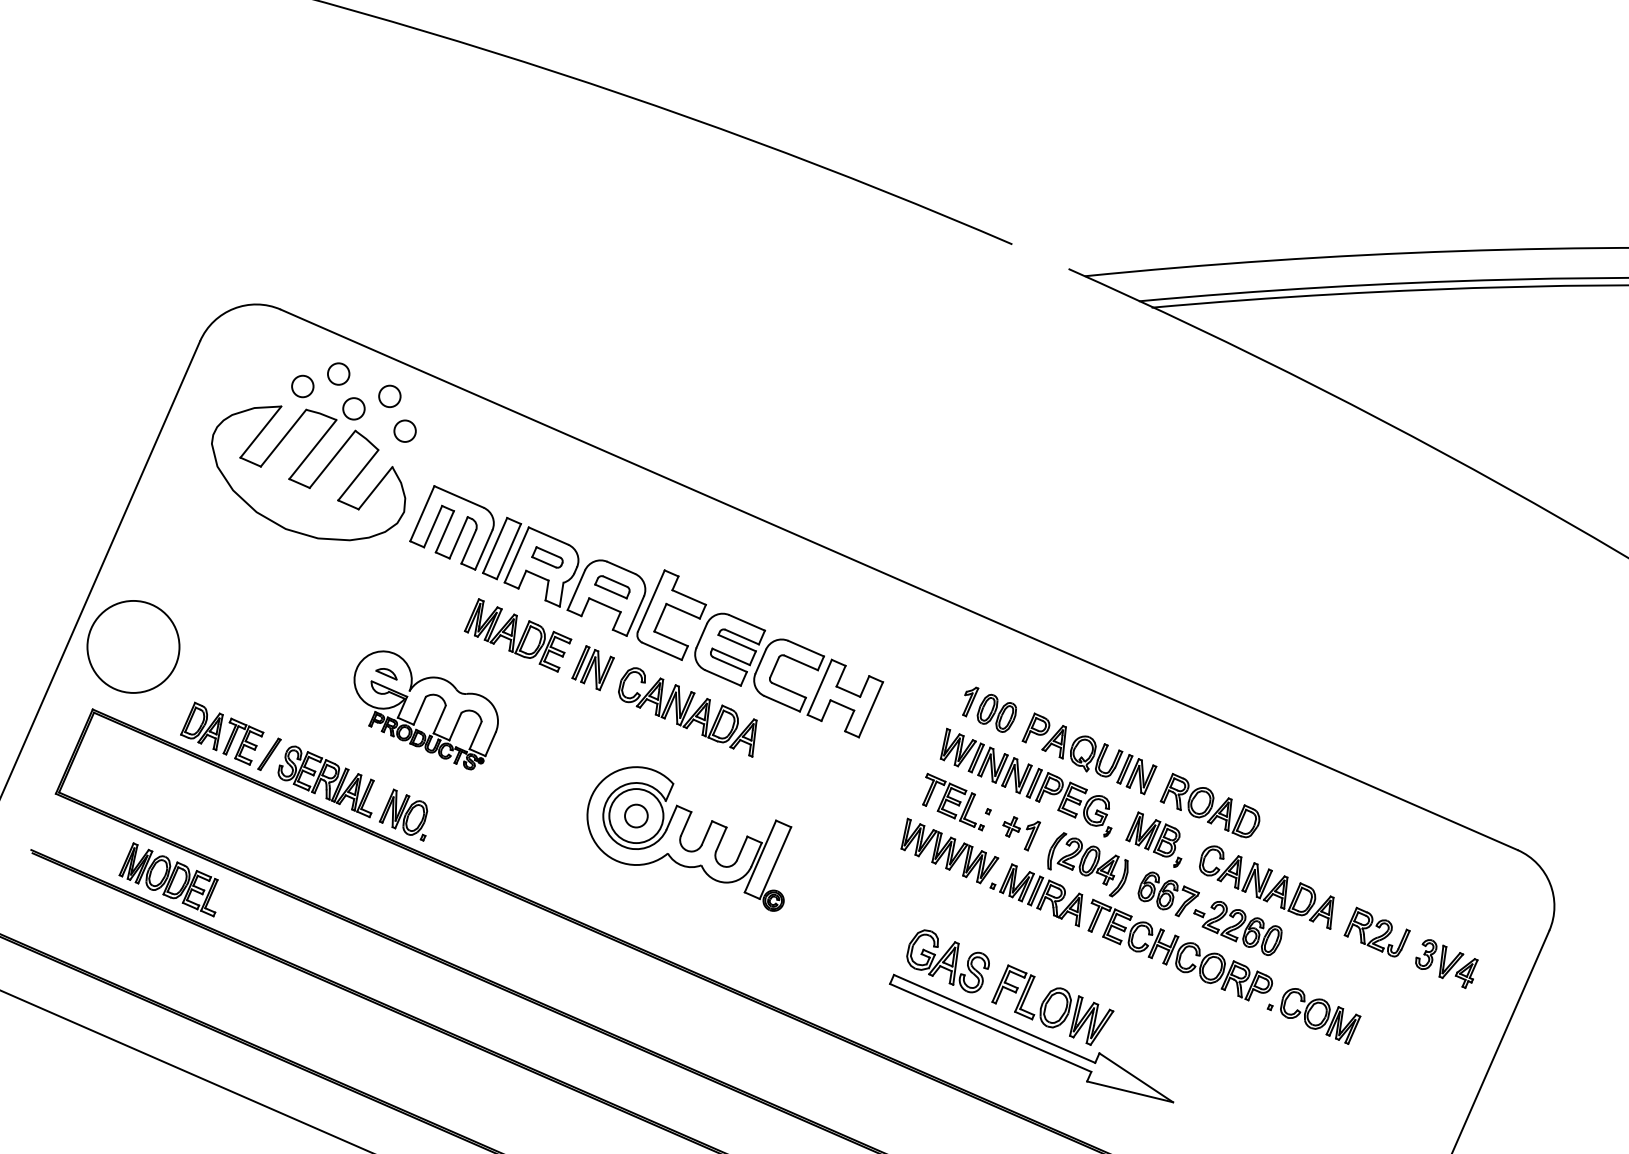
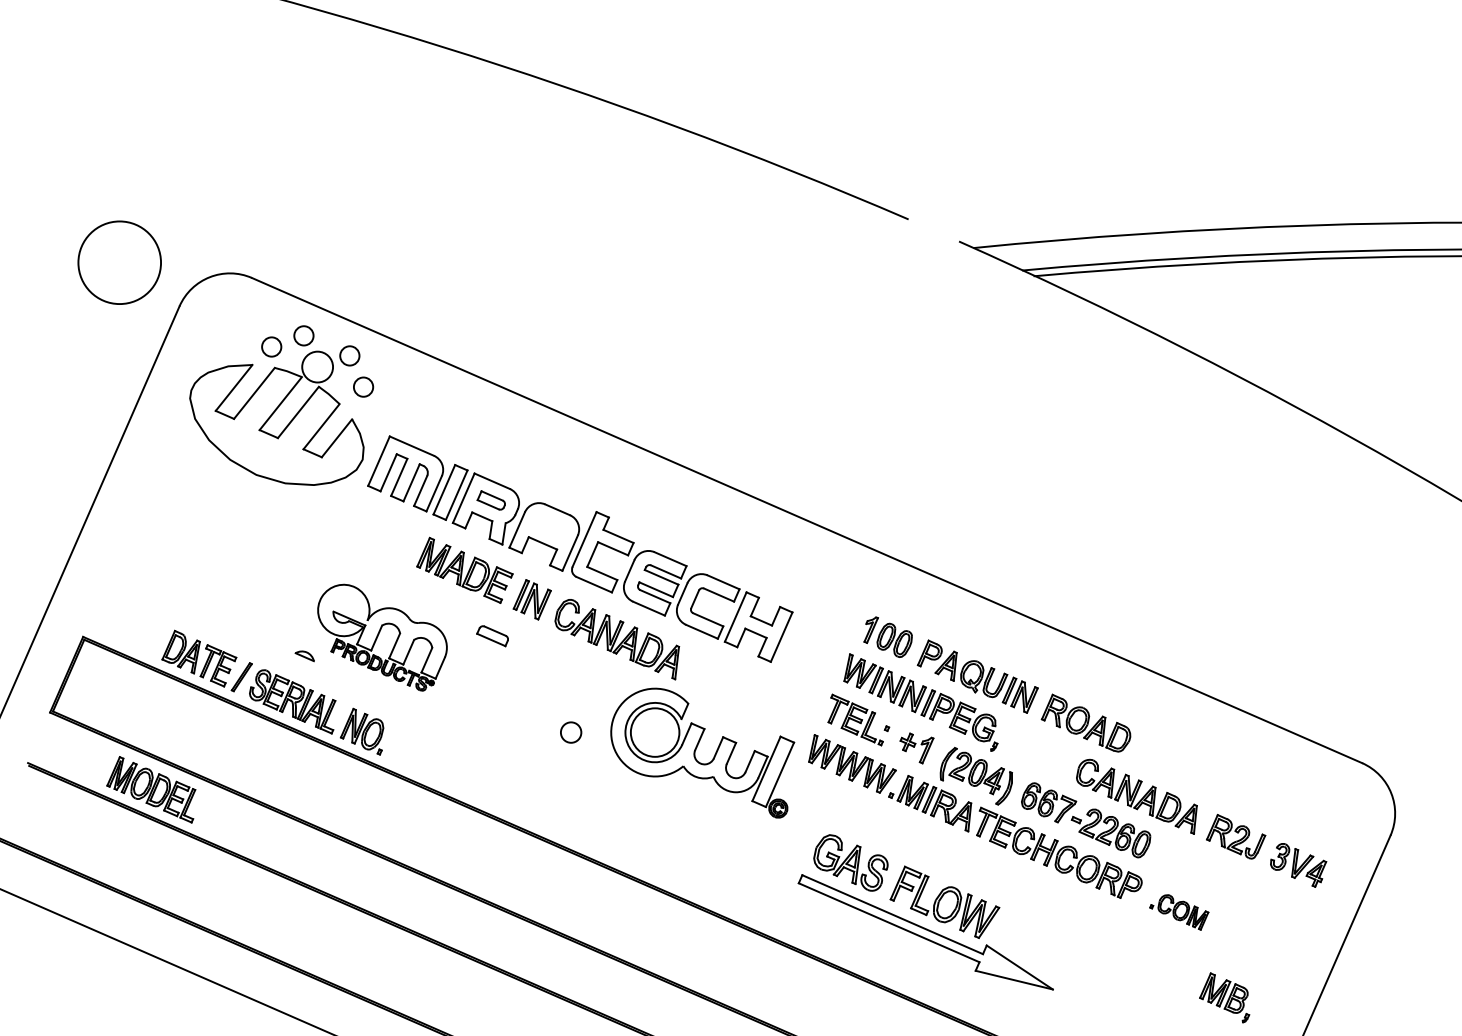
circle: (353, 408) -> (317, 366), size x1.6
part: (612, 587) -> (492, 636), moved
circle: (133, 646) -> (119, 262), moved
part: (386, 674) -> (304, 656), moved
part: (682, 836) -> (696, 750), moved
part: (1153, 839) -> (1224, 997), moved
part: (1313, 1016) -> (1178, 912), size x0.7

